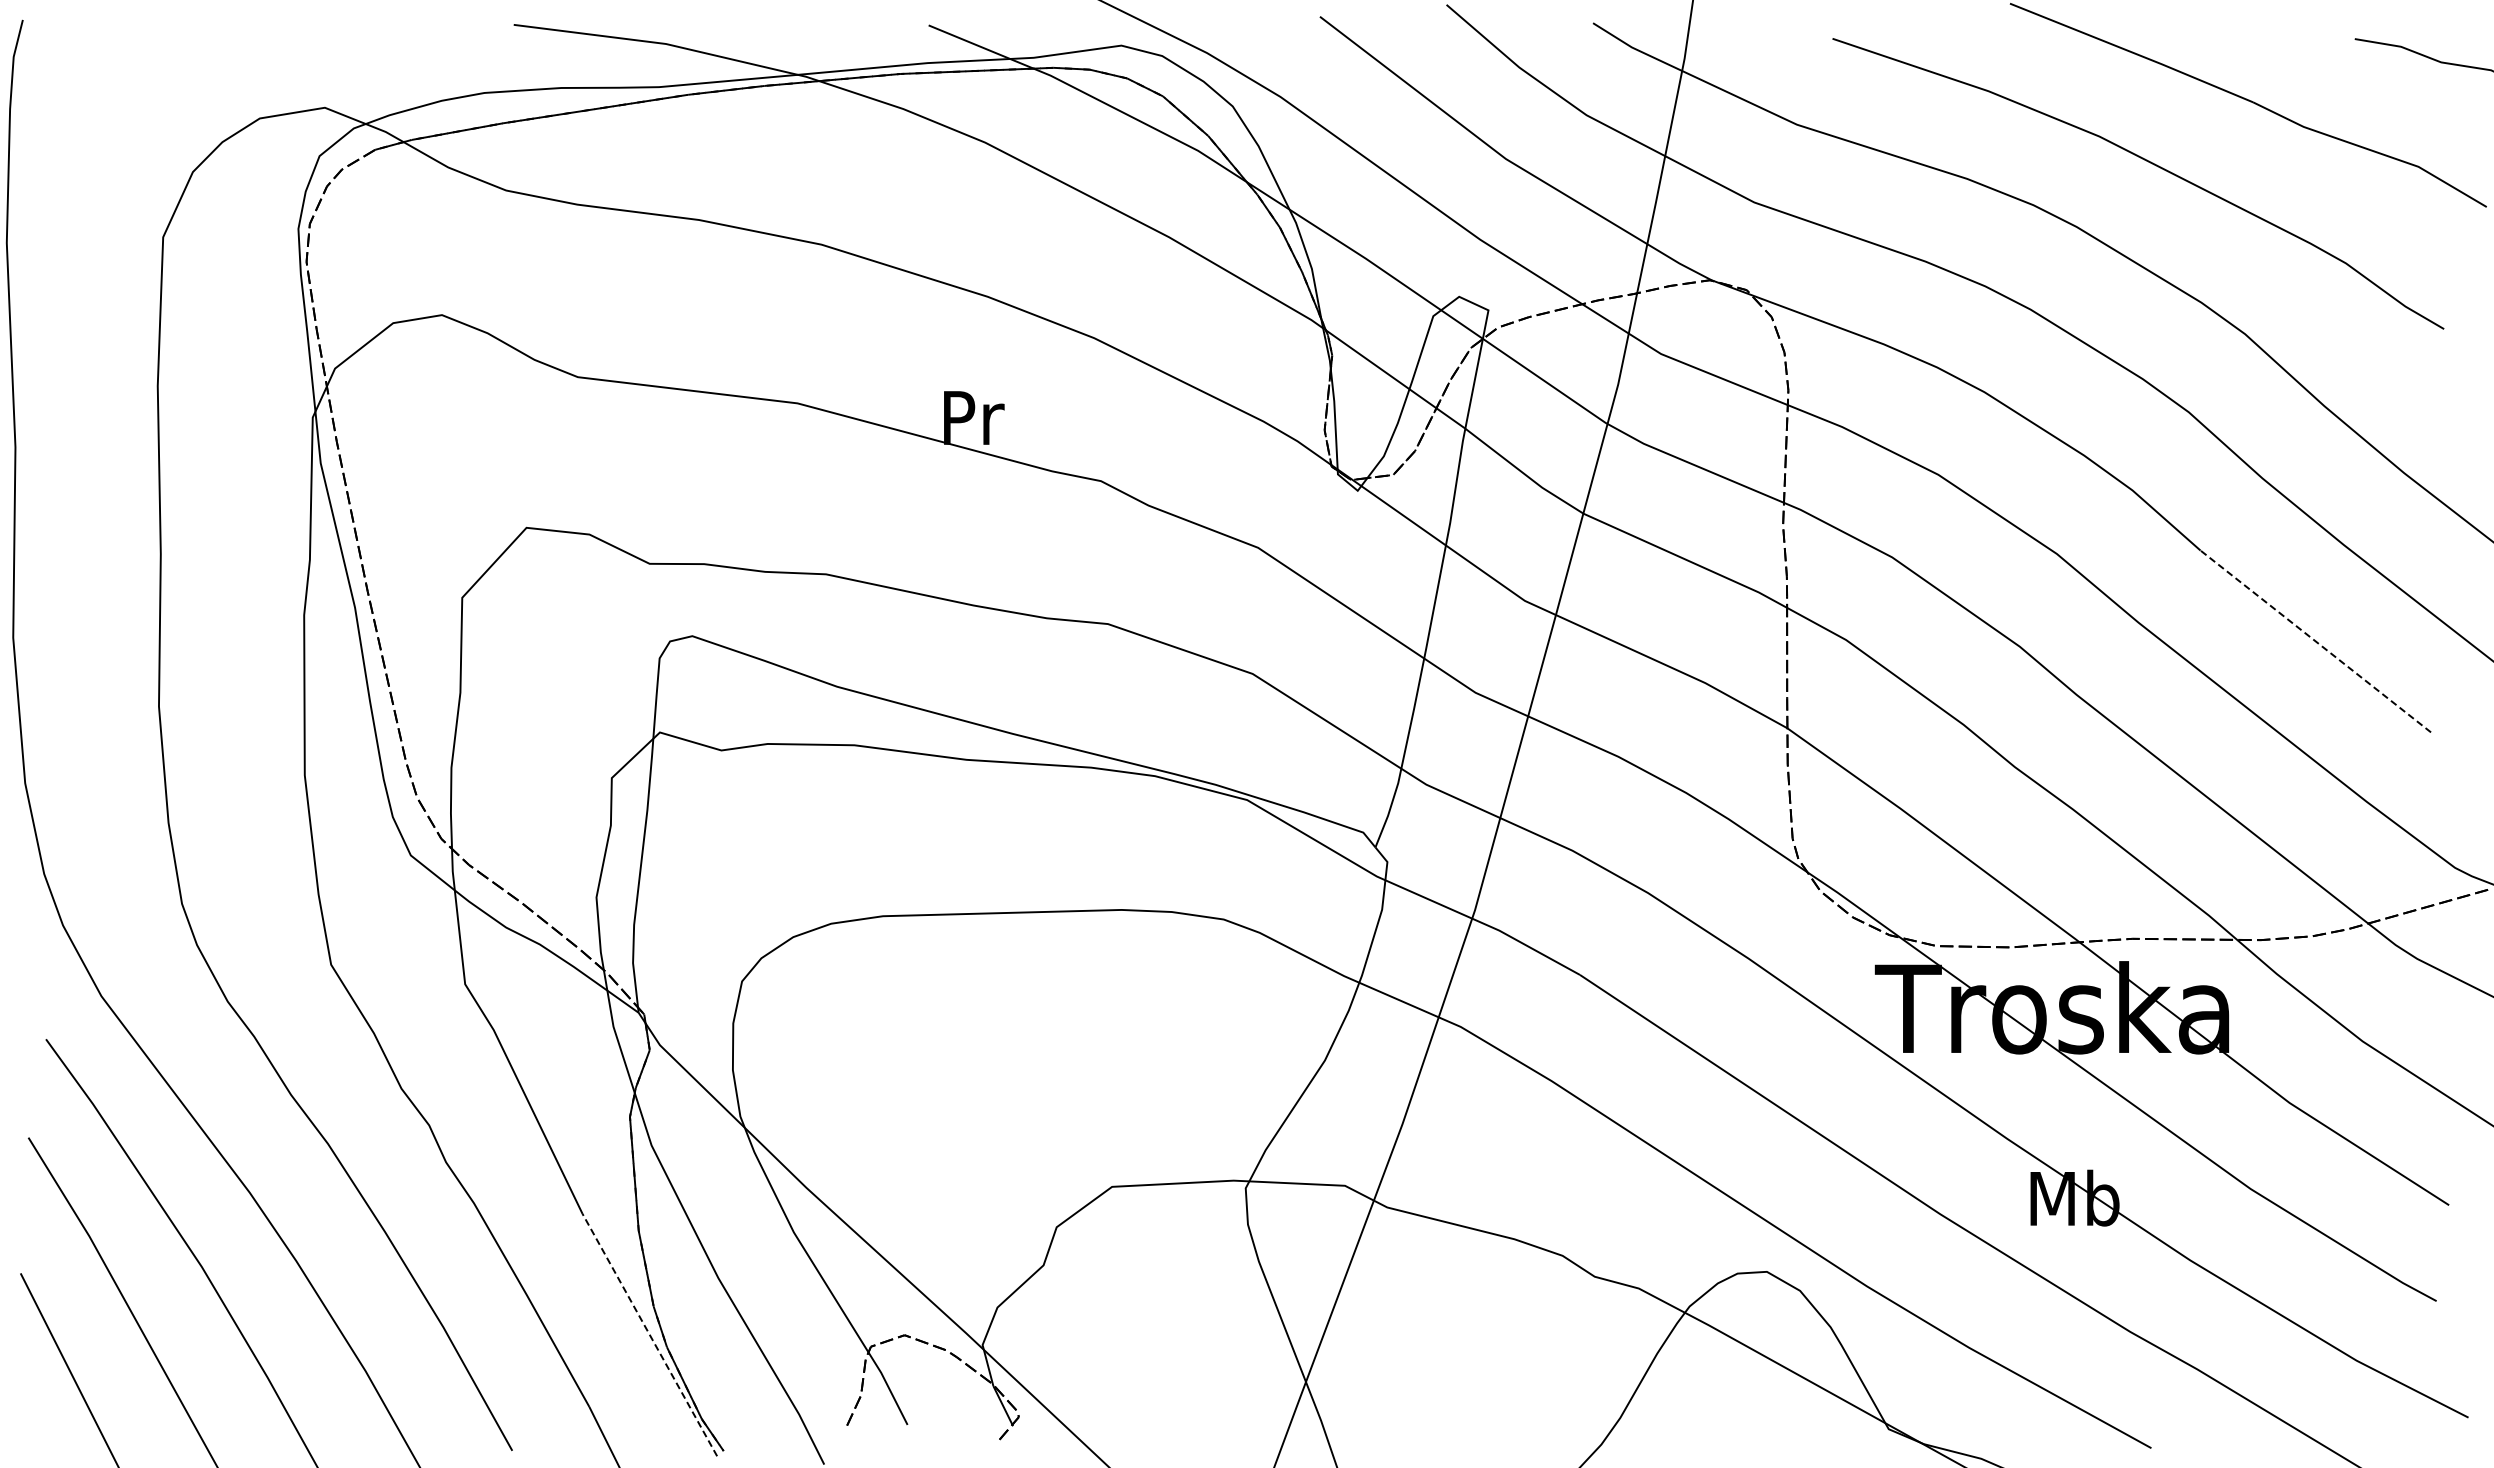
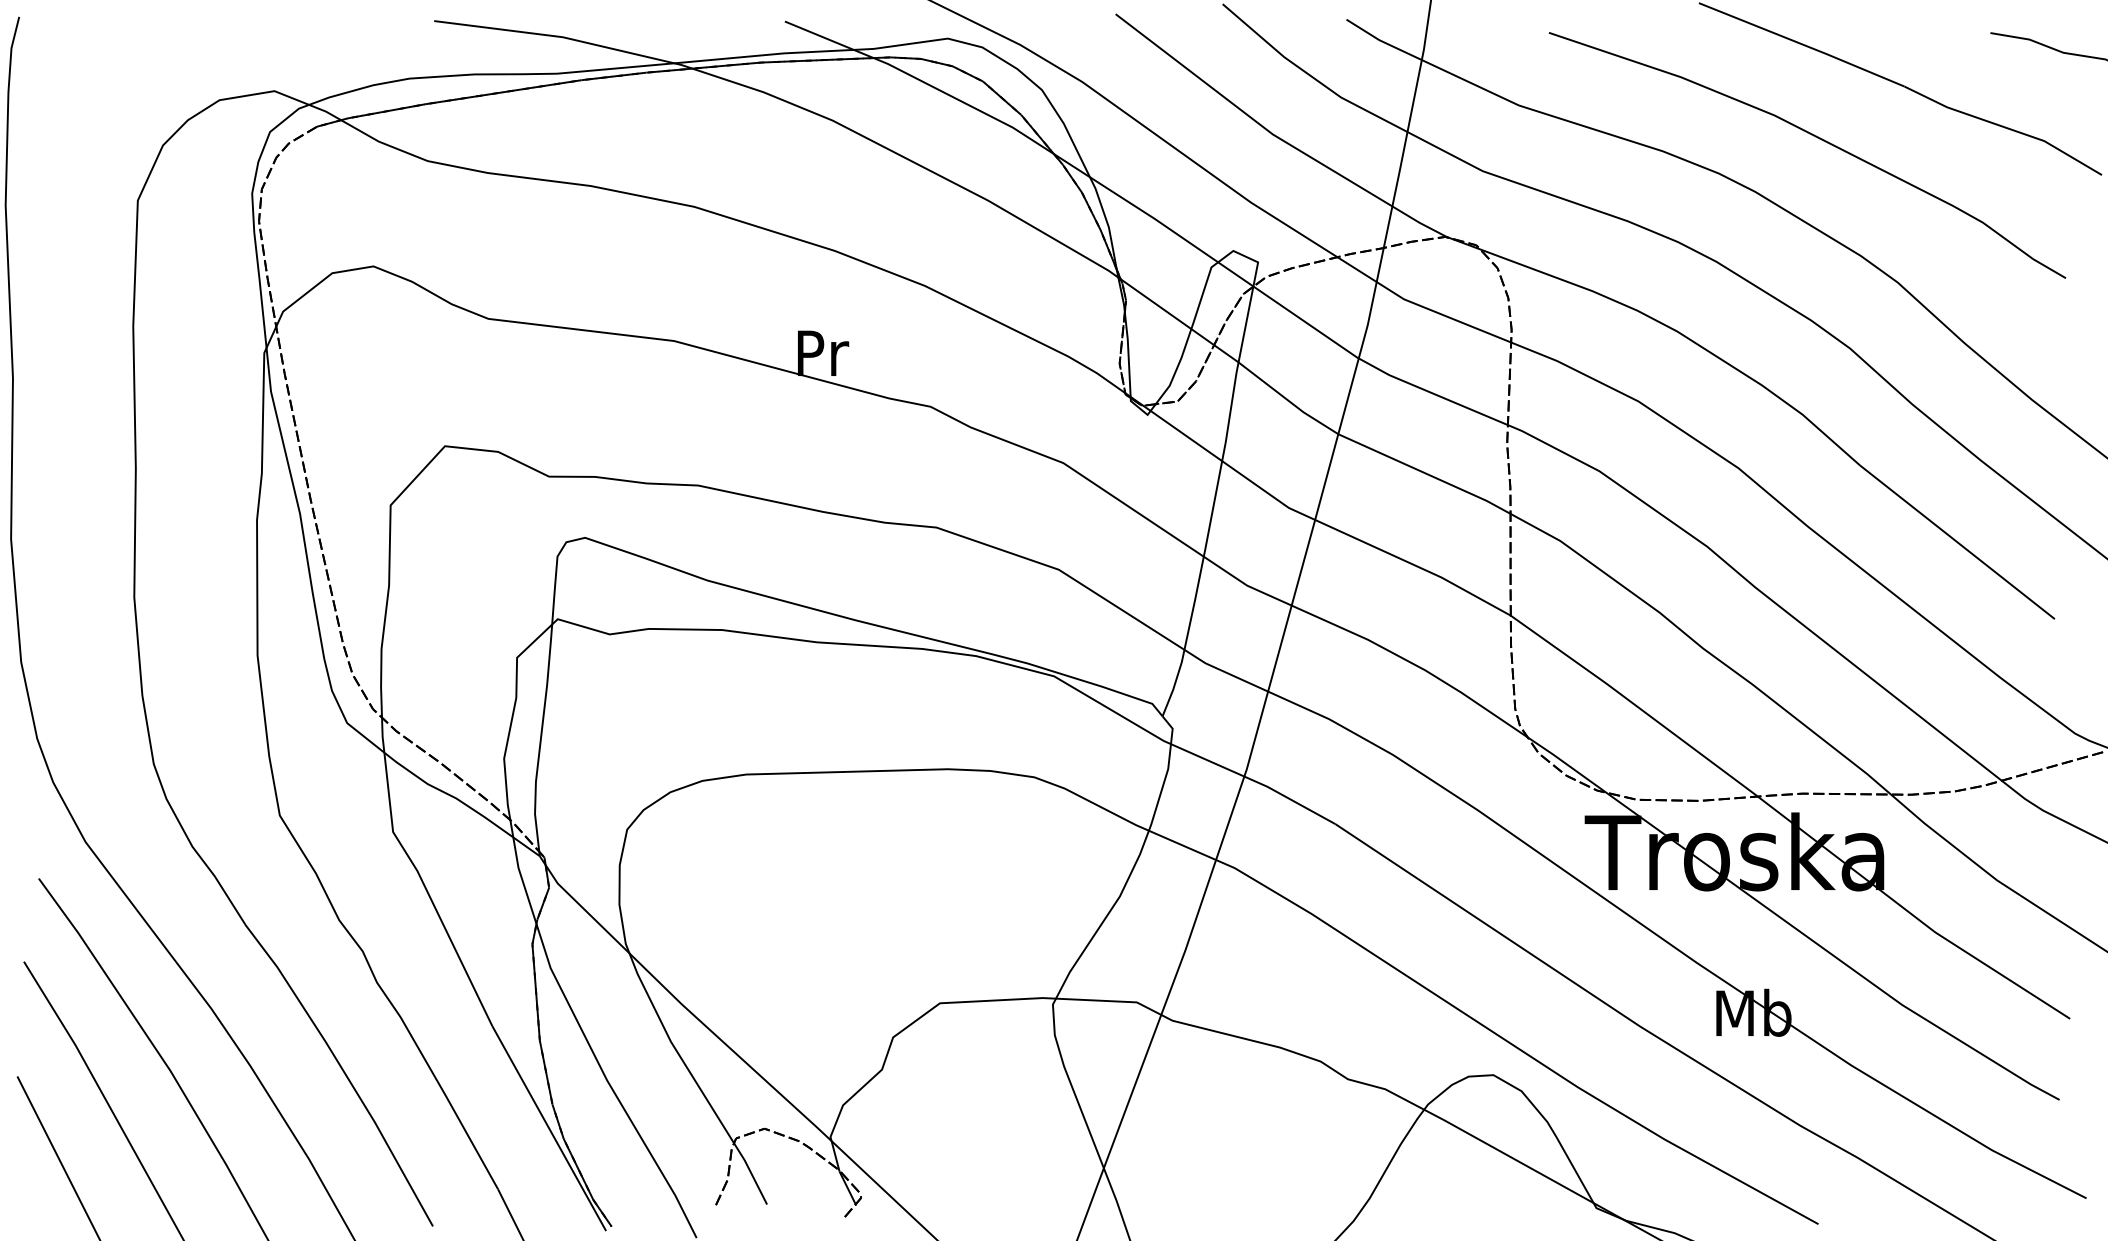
line: (2315, 641) -> (1957, 542), dashed -> solid
line: (649, 1335) -> (548, 1128), dashed -> solid

